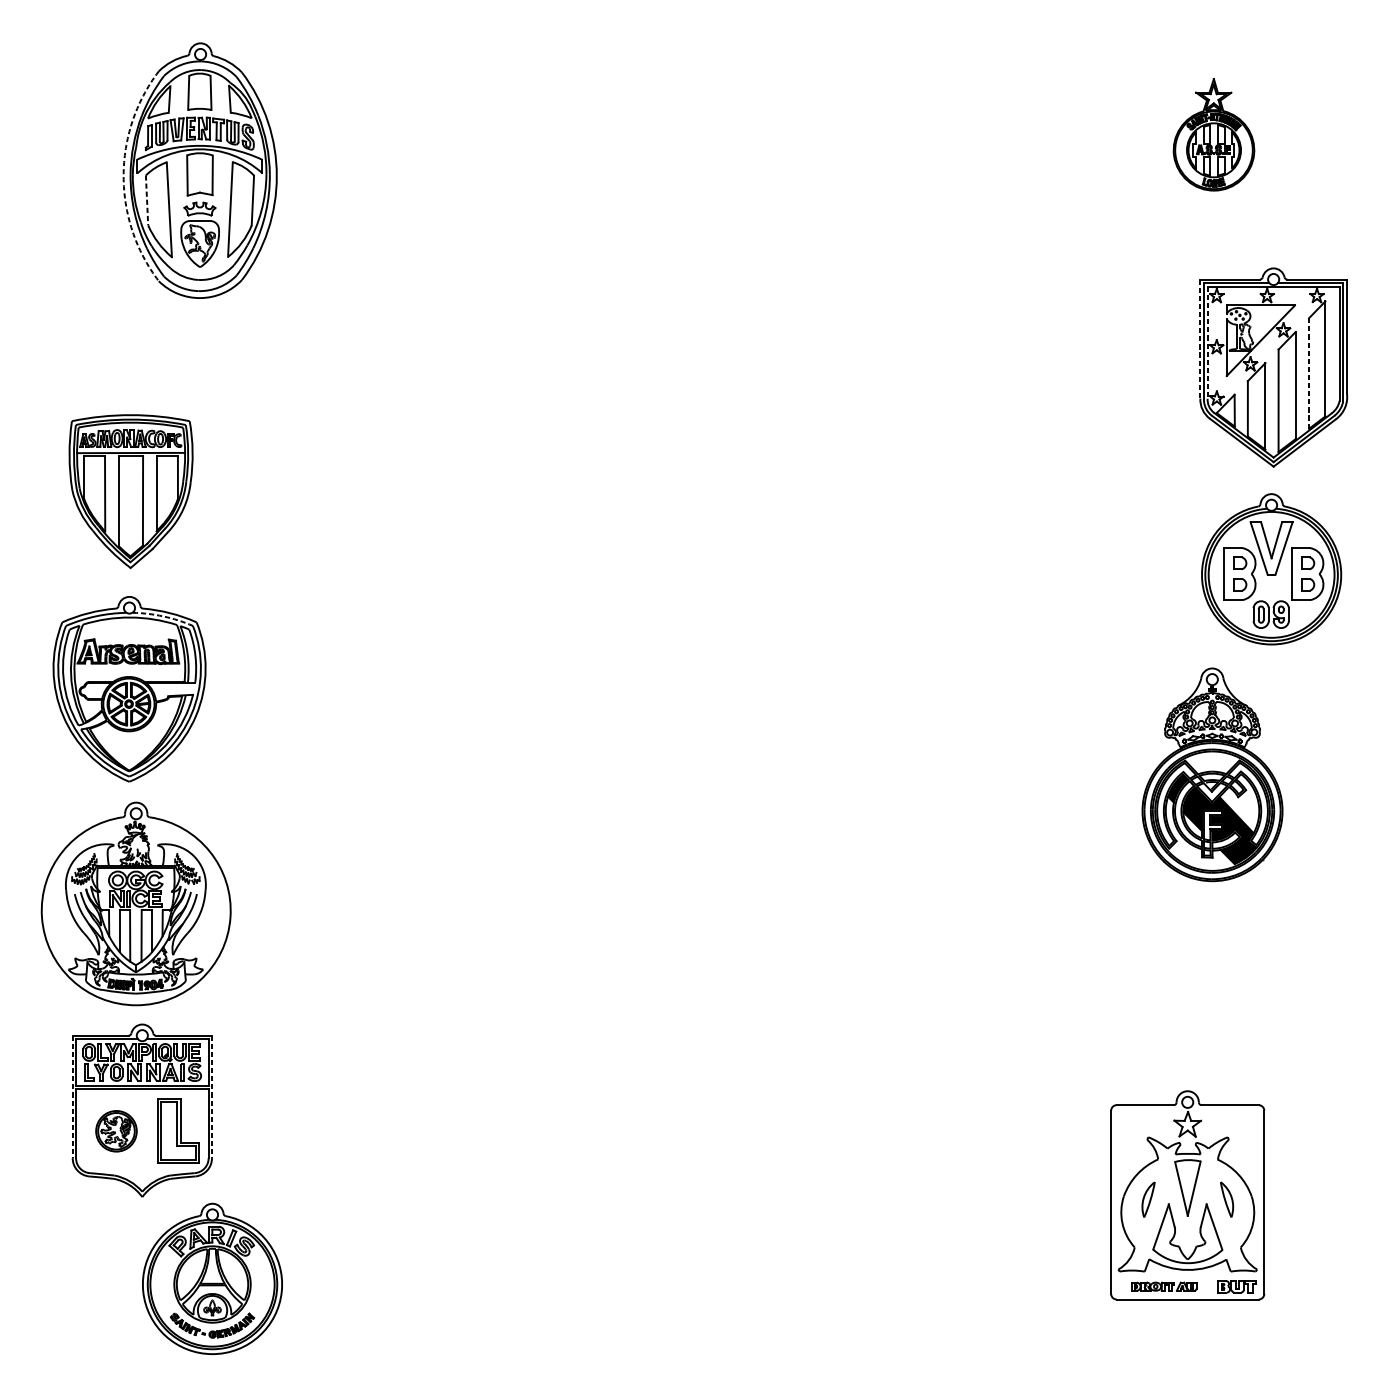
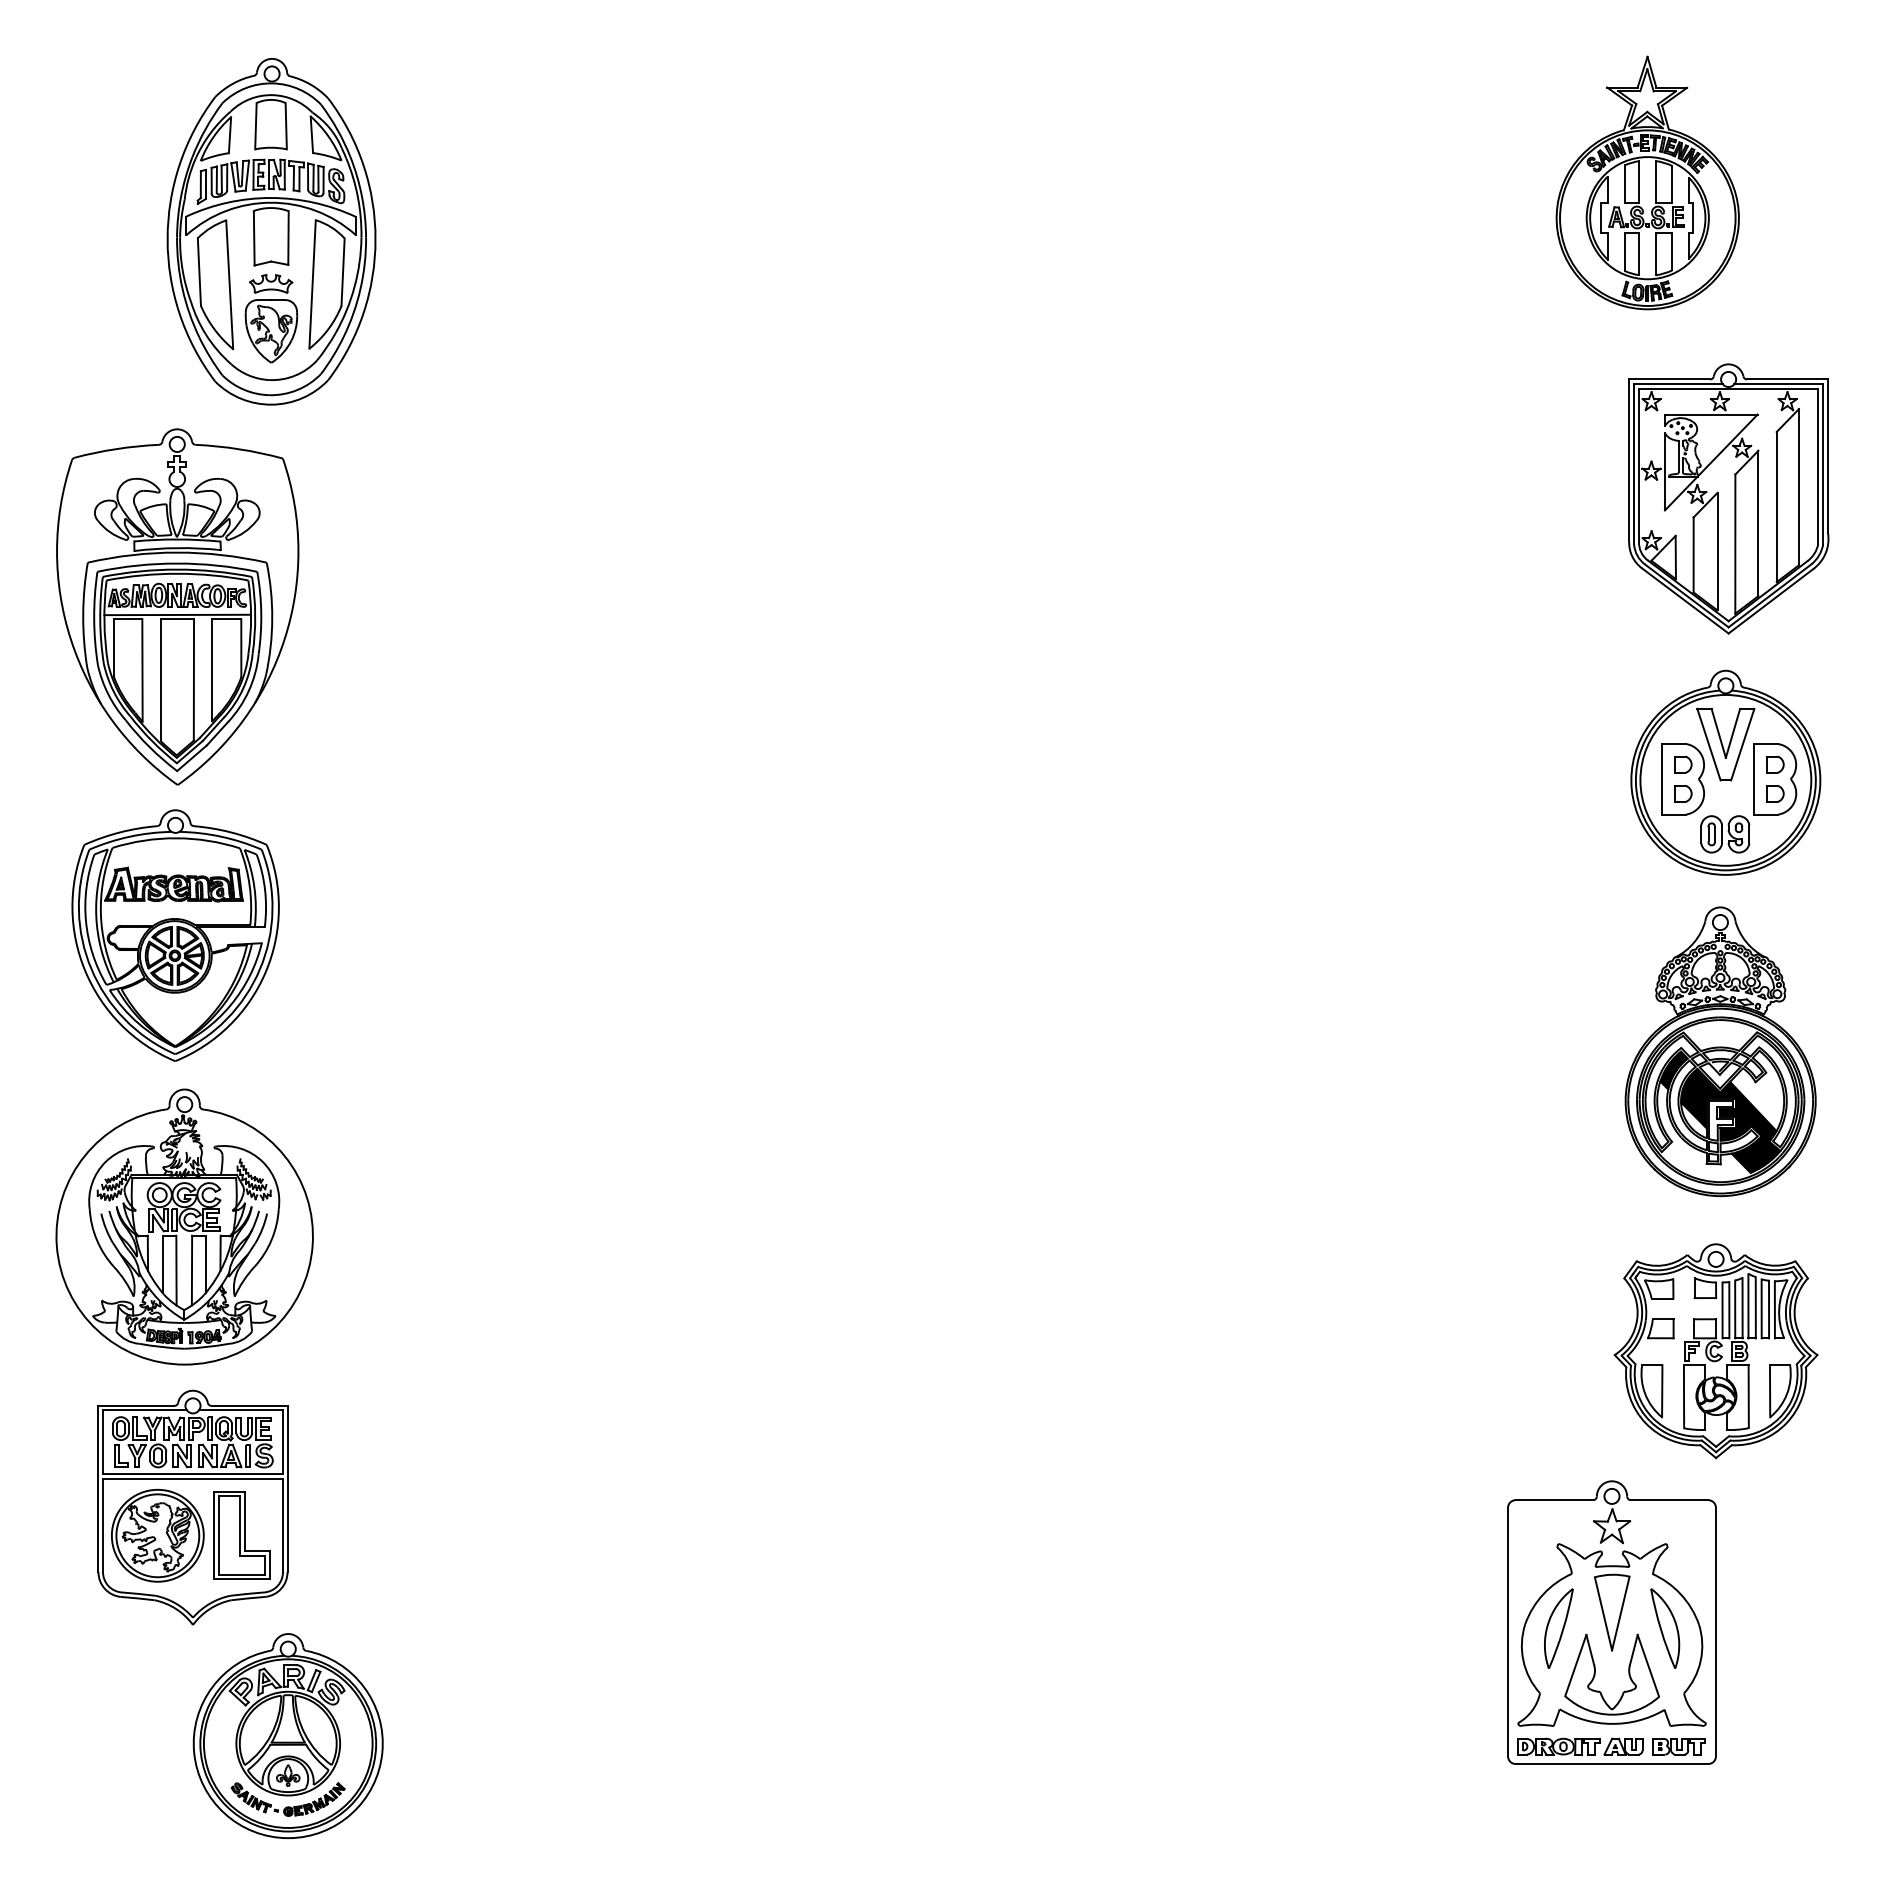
part: (1213, 134) -> (1647, 182), size x1.67
arc: (123, 176) -> (167, 239), dashed -> solid
line: (147, 200) -> (199, 272), dashed -> solid
line: (1200, 339) -> (1629, 460), dashed -> solid
line: (1207, 342) -> (1639, 465), dashed -> solid
line: (1308, 373) -> (1776, 507), dashed -> solid
part: (130, 446) -> (177, 606), added
arc: (163, 616) -> (221, 836), dashed -> solid
part: (1212, 774) -> (1720, 1051), moved
part: (1263, 995) -> (1715, 1351), added
line: (72, 1097) -> (98, 1489), dashed -> solid
line: (211, 1097) -> (287, 1489), dashed -> solid
part: (116, 1131) -> (157, 1535), size x1.67
part: (1148, 1199) -> (1558, 1628), size x1.67
part: (1227, 1199) -> (1665, 1628), size x1.67
part: (1164, 1286) -> (1580, 1746), size x1.43

